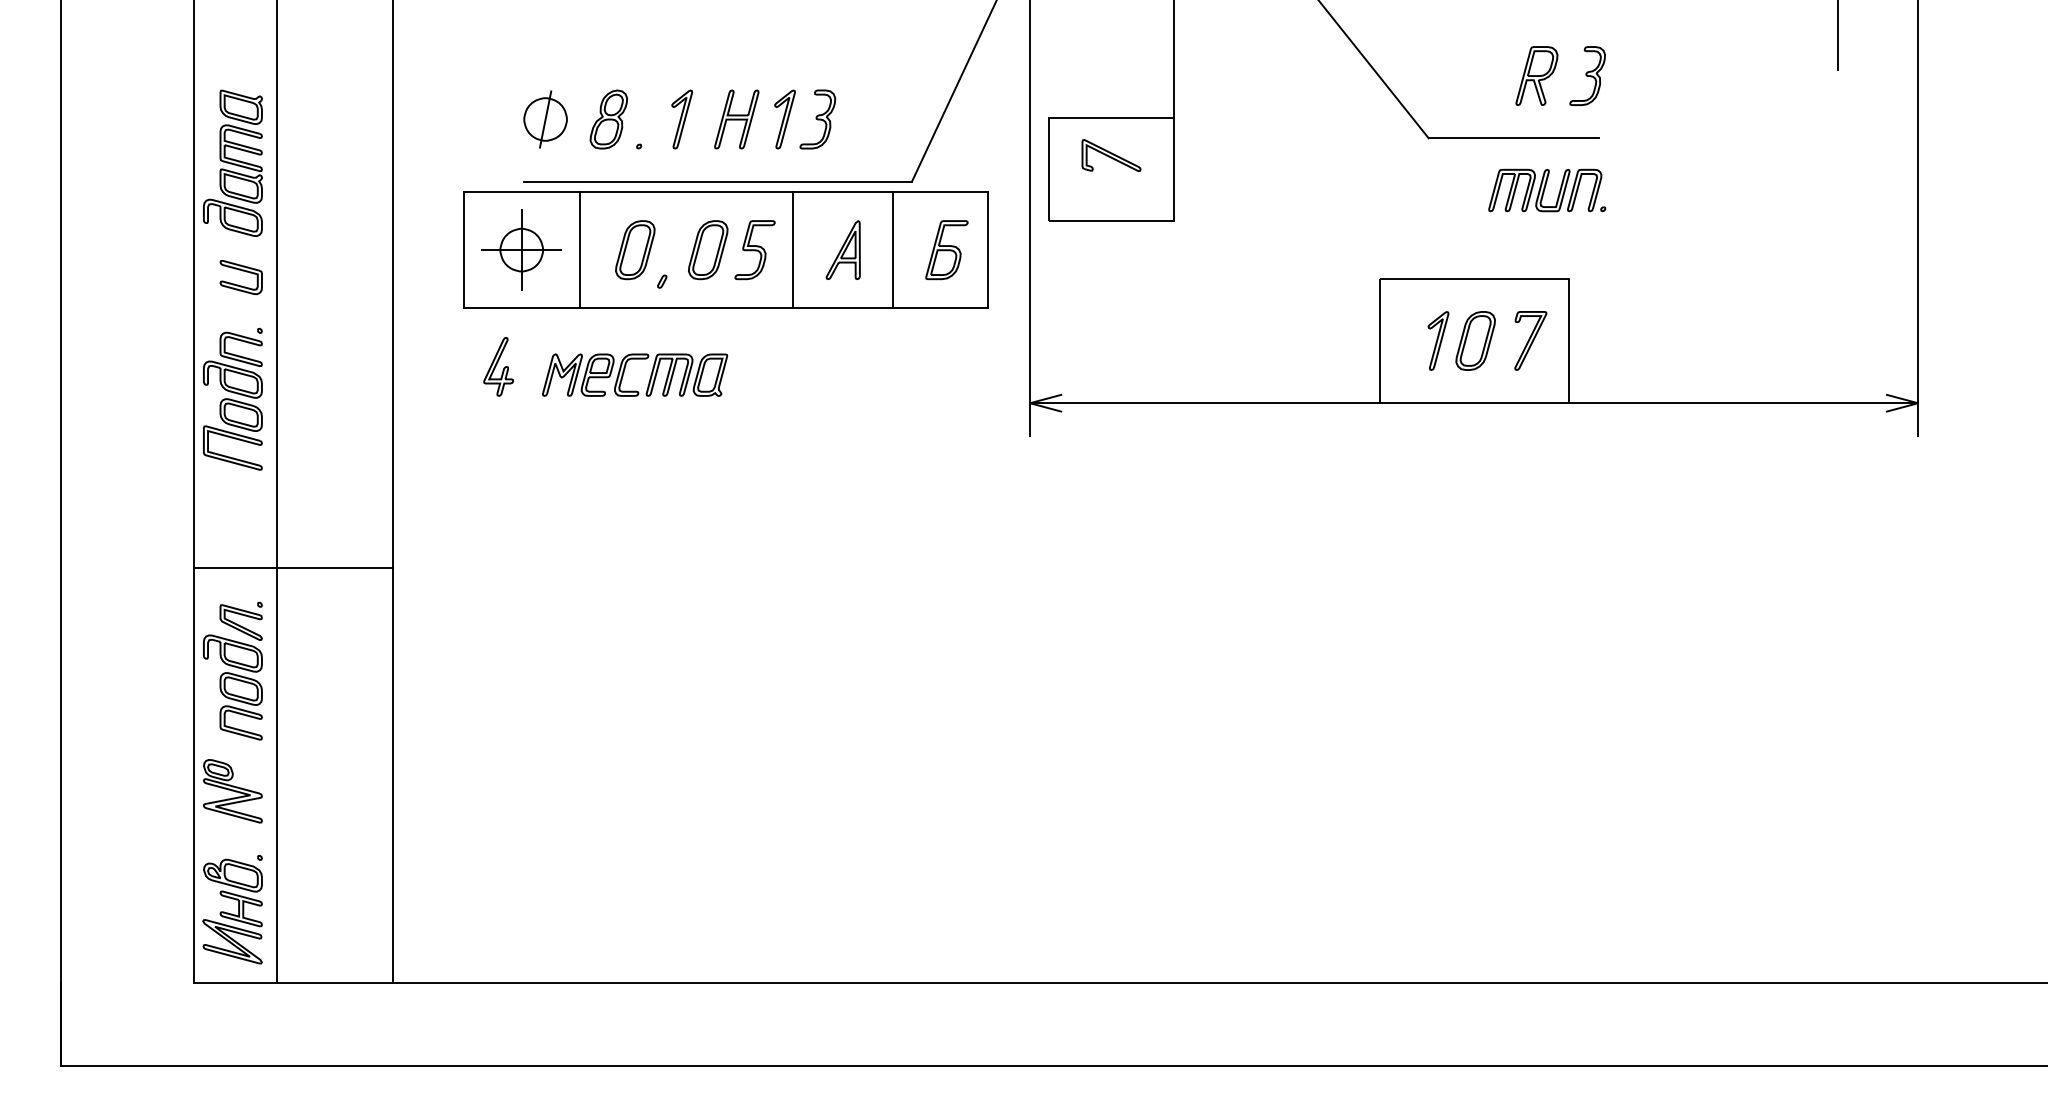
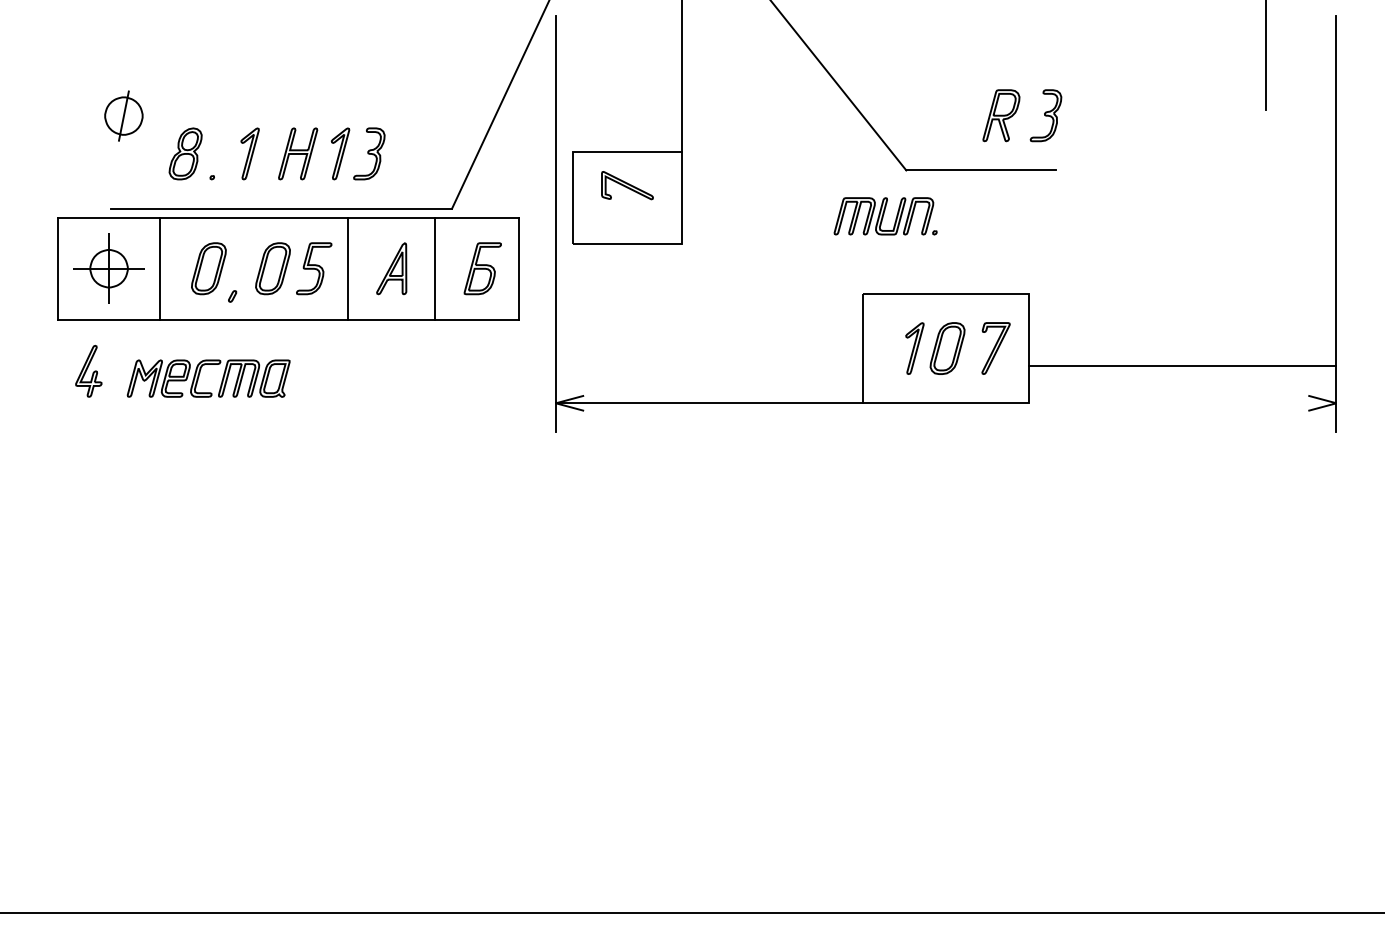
part: (545, 119) -> (123, 116), moved
part: (1547, 190) -> (885, 216), moved
line: (1743, 403) -> (1183, 366), moved

